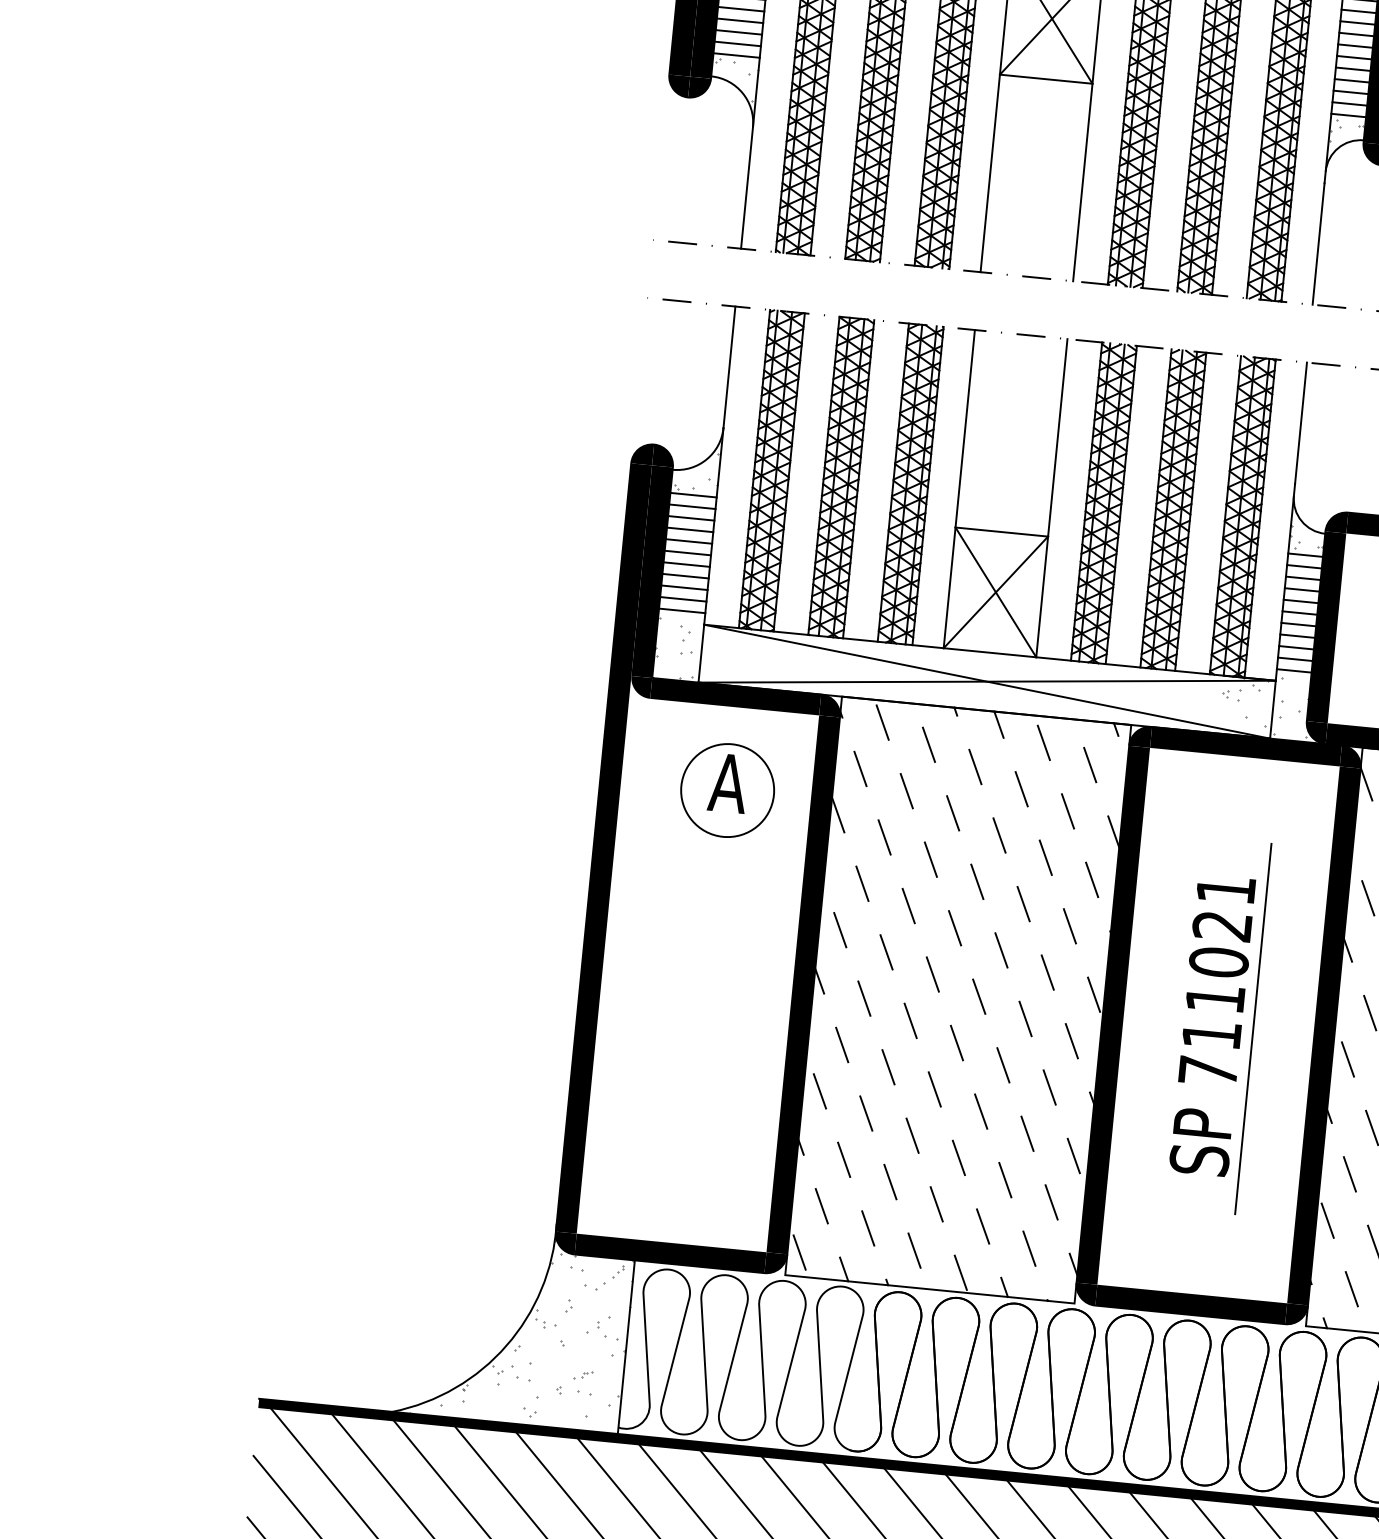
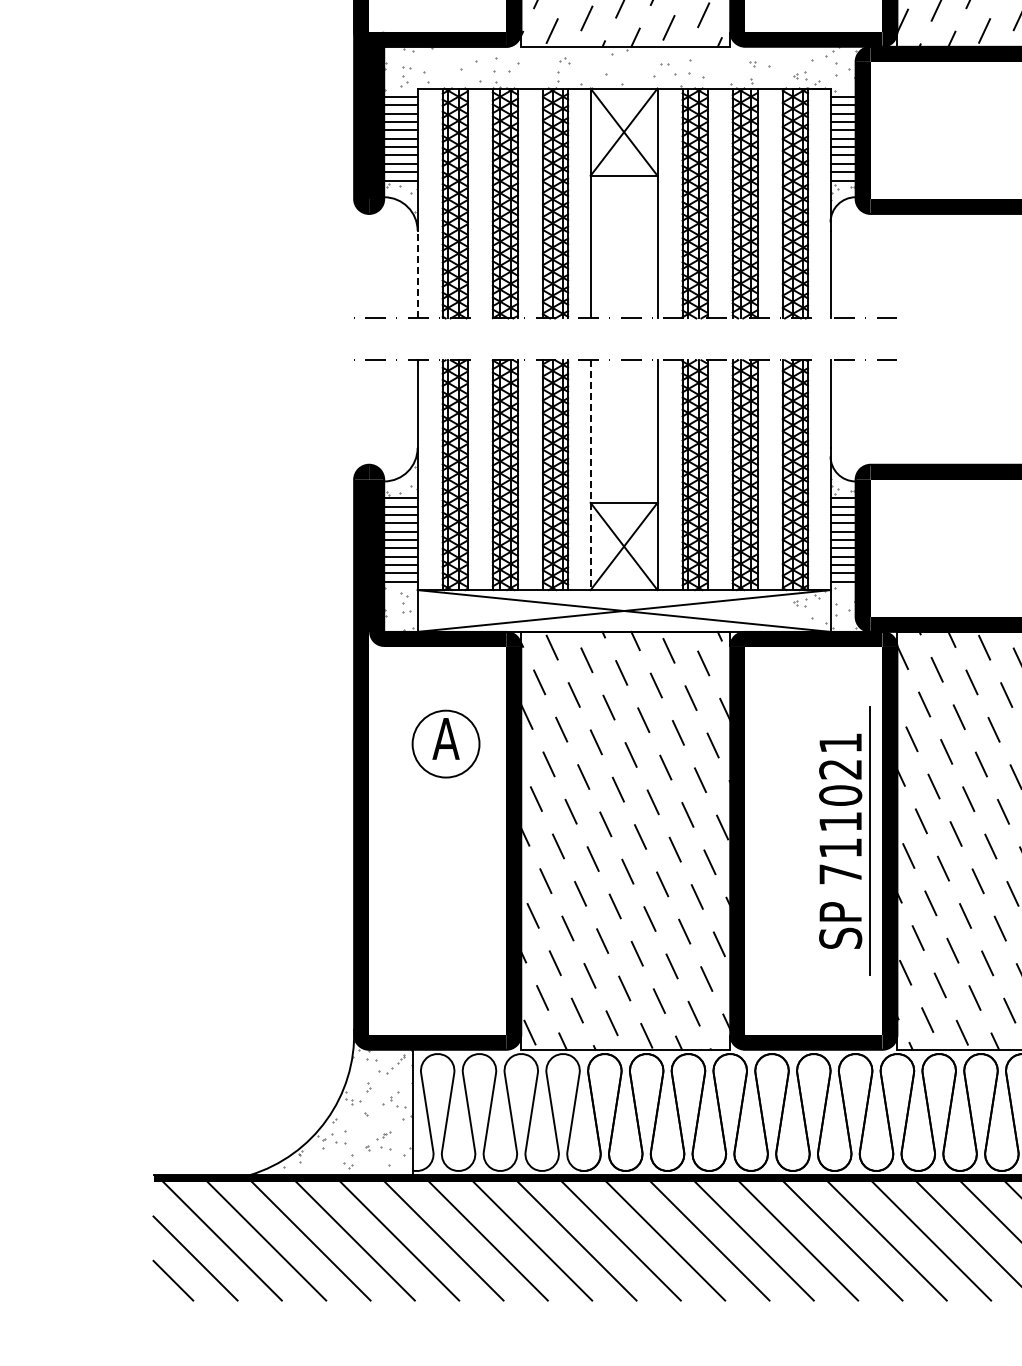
line: (746, 187) -> (417, 274), solid -> dashed
line: (959, 489) -> (590, 475), solid -> dashed
part: (726, 789) -> (445, 743), moved
part: (1218, 1025) -> (844, 840), moved

